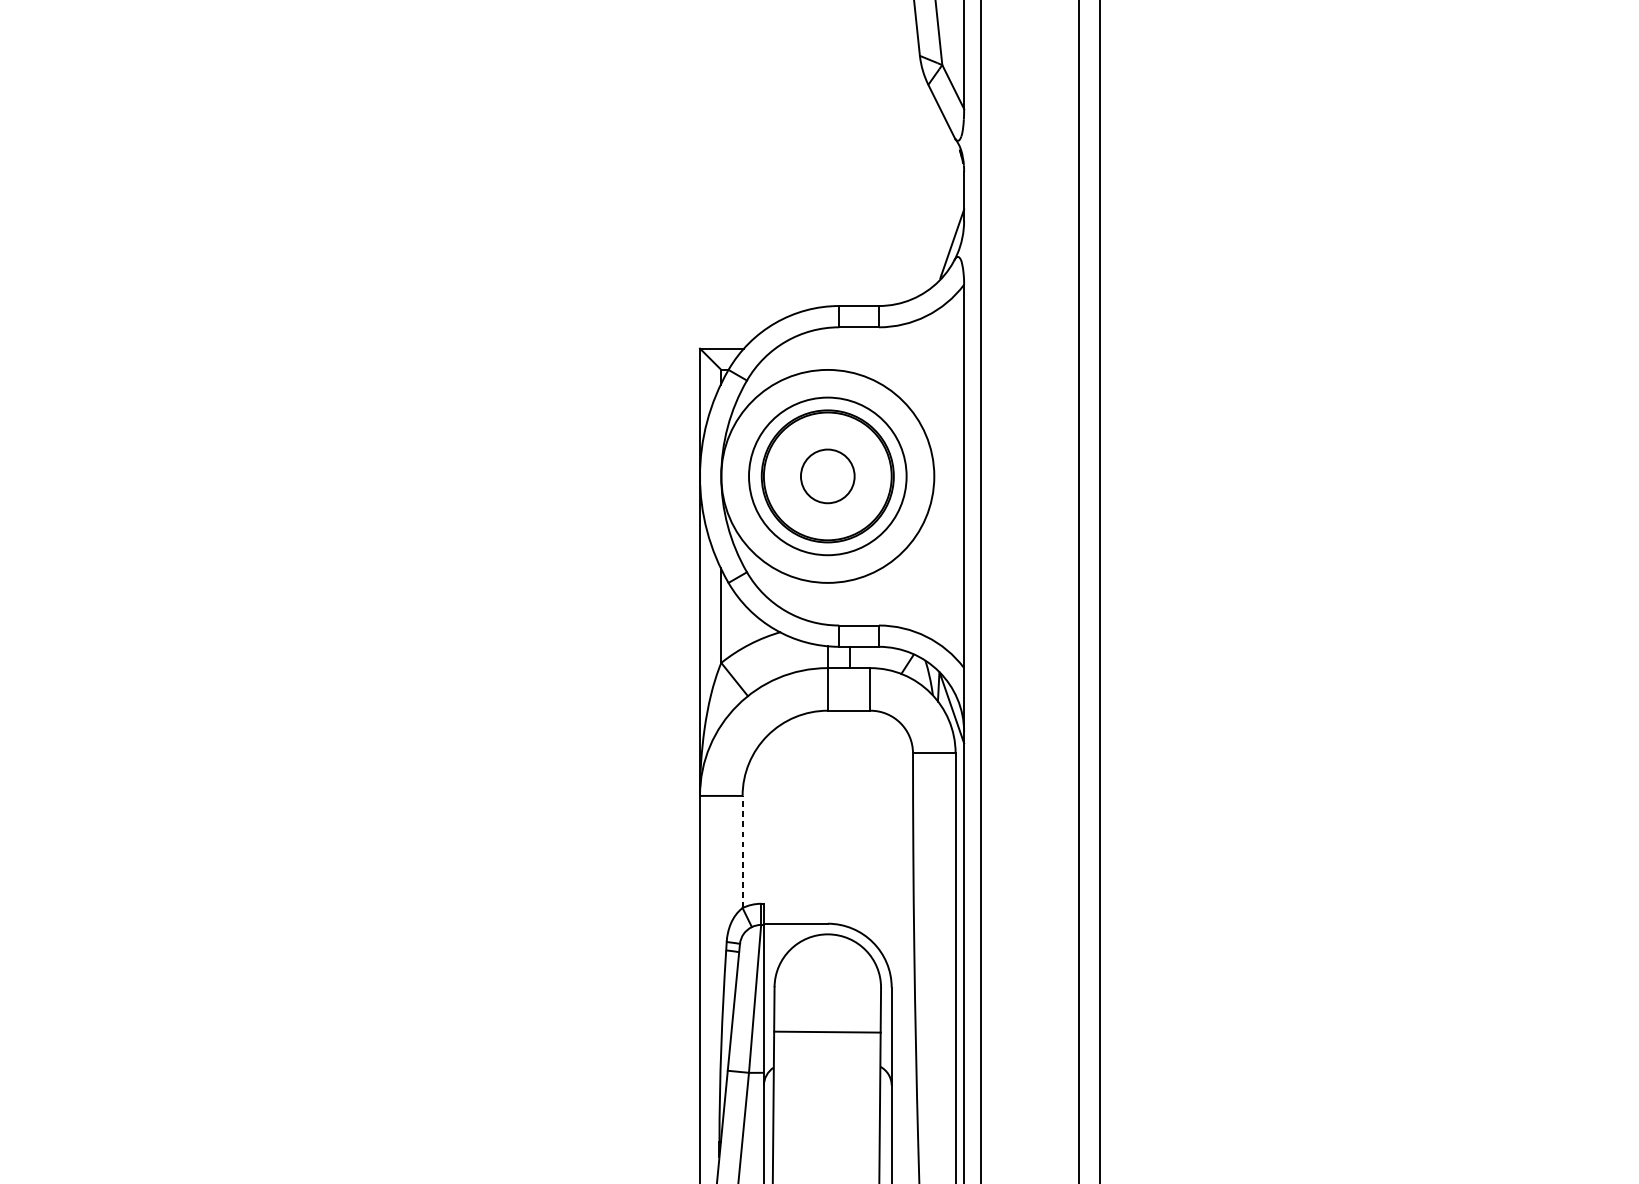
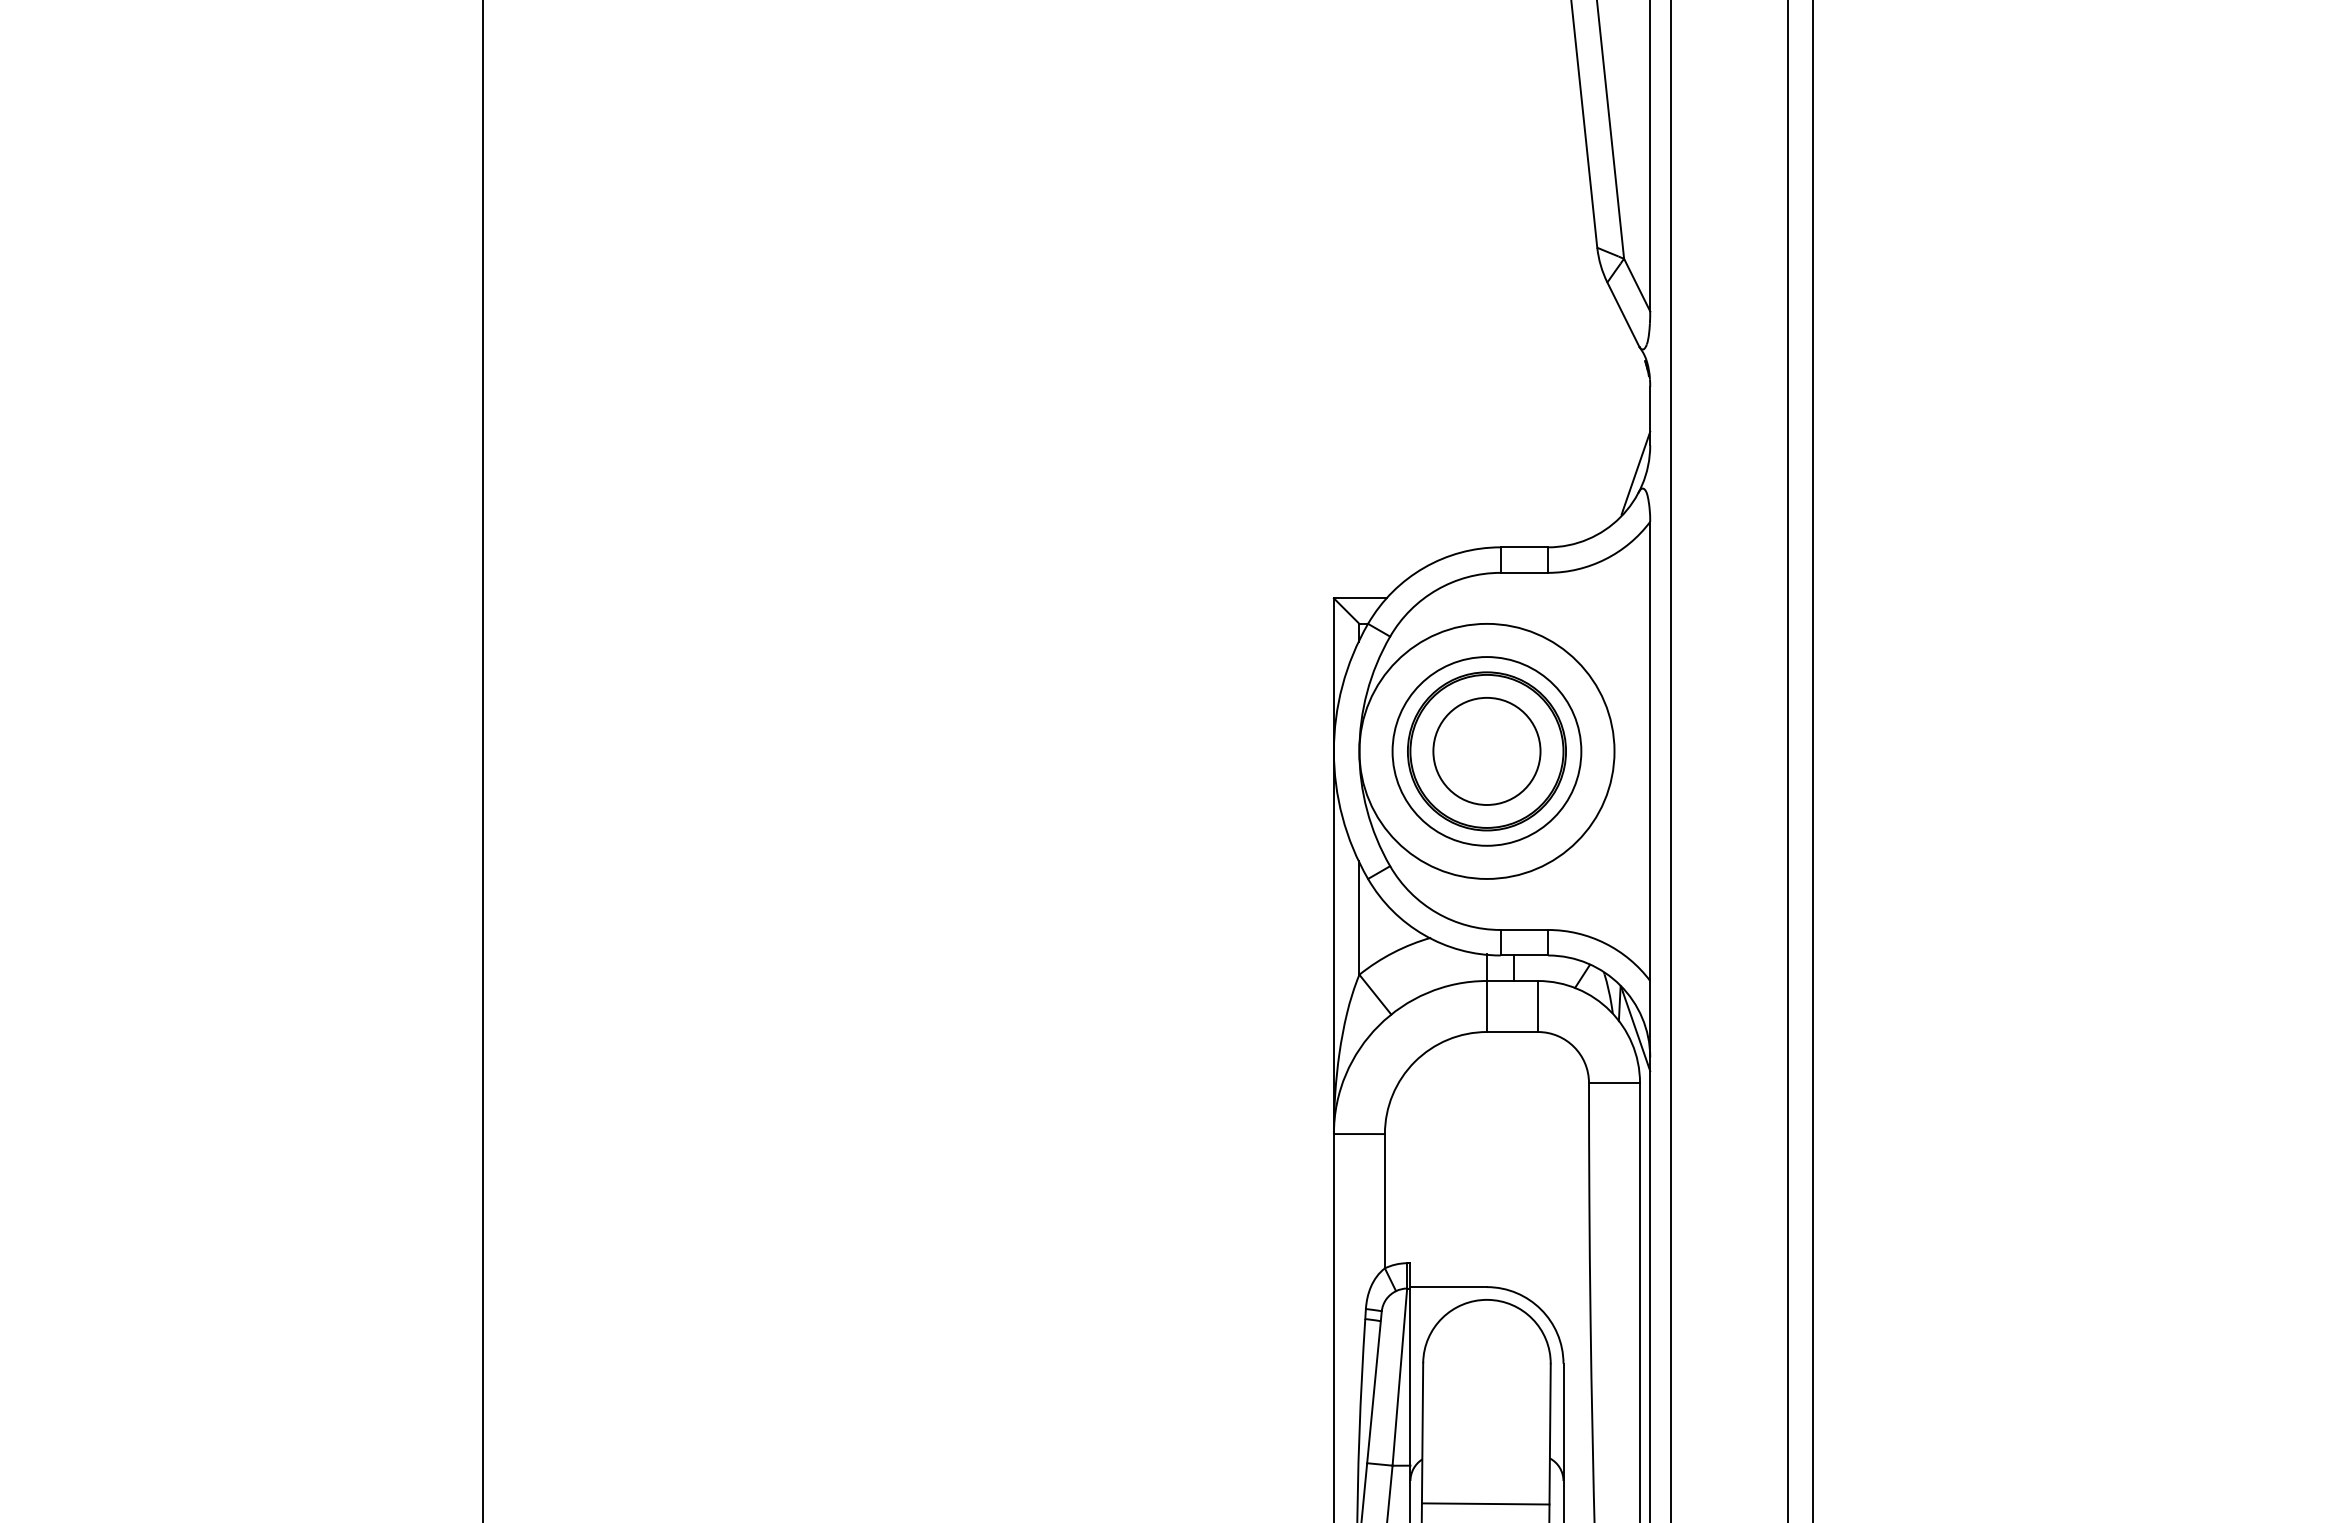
circle: (827, 475) -> (1486, 750), size x1.67
line: (742, 851) -> (1384, 1200), dashed -> solid
line: (827, 1031) -> (1485, 1503), moved

